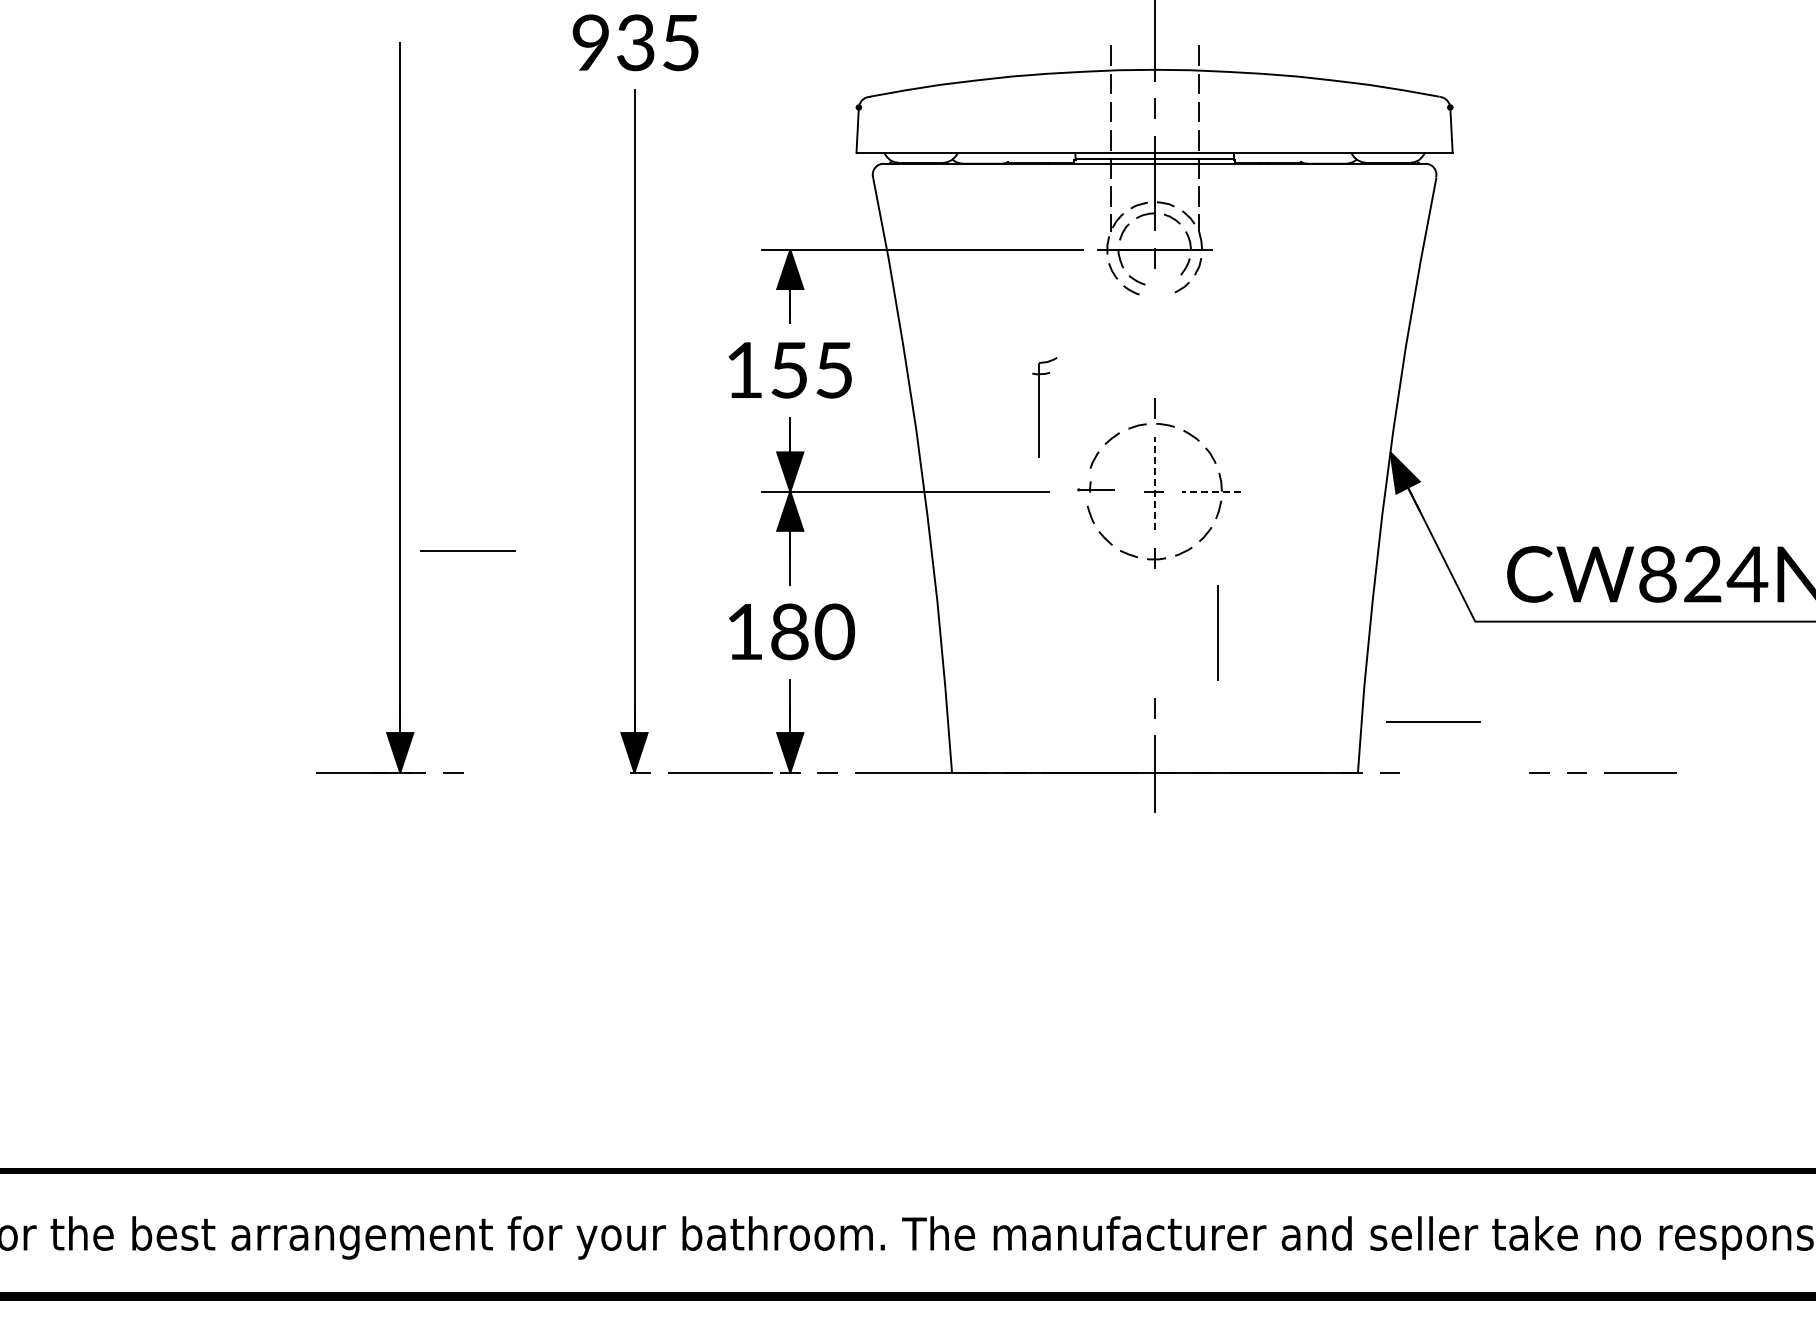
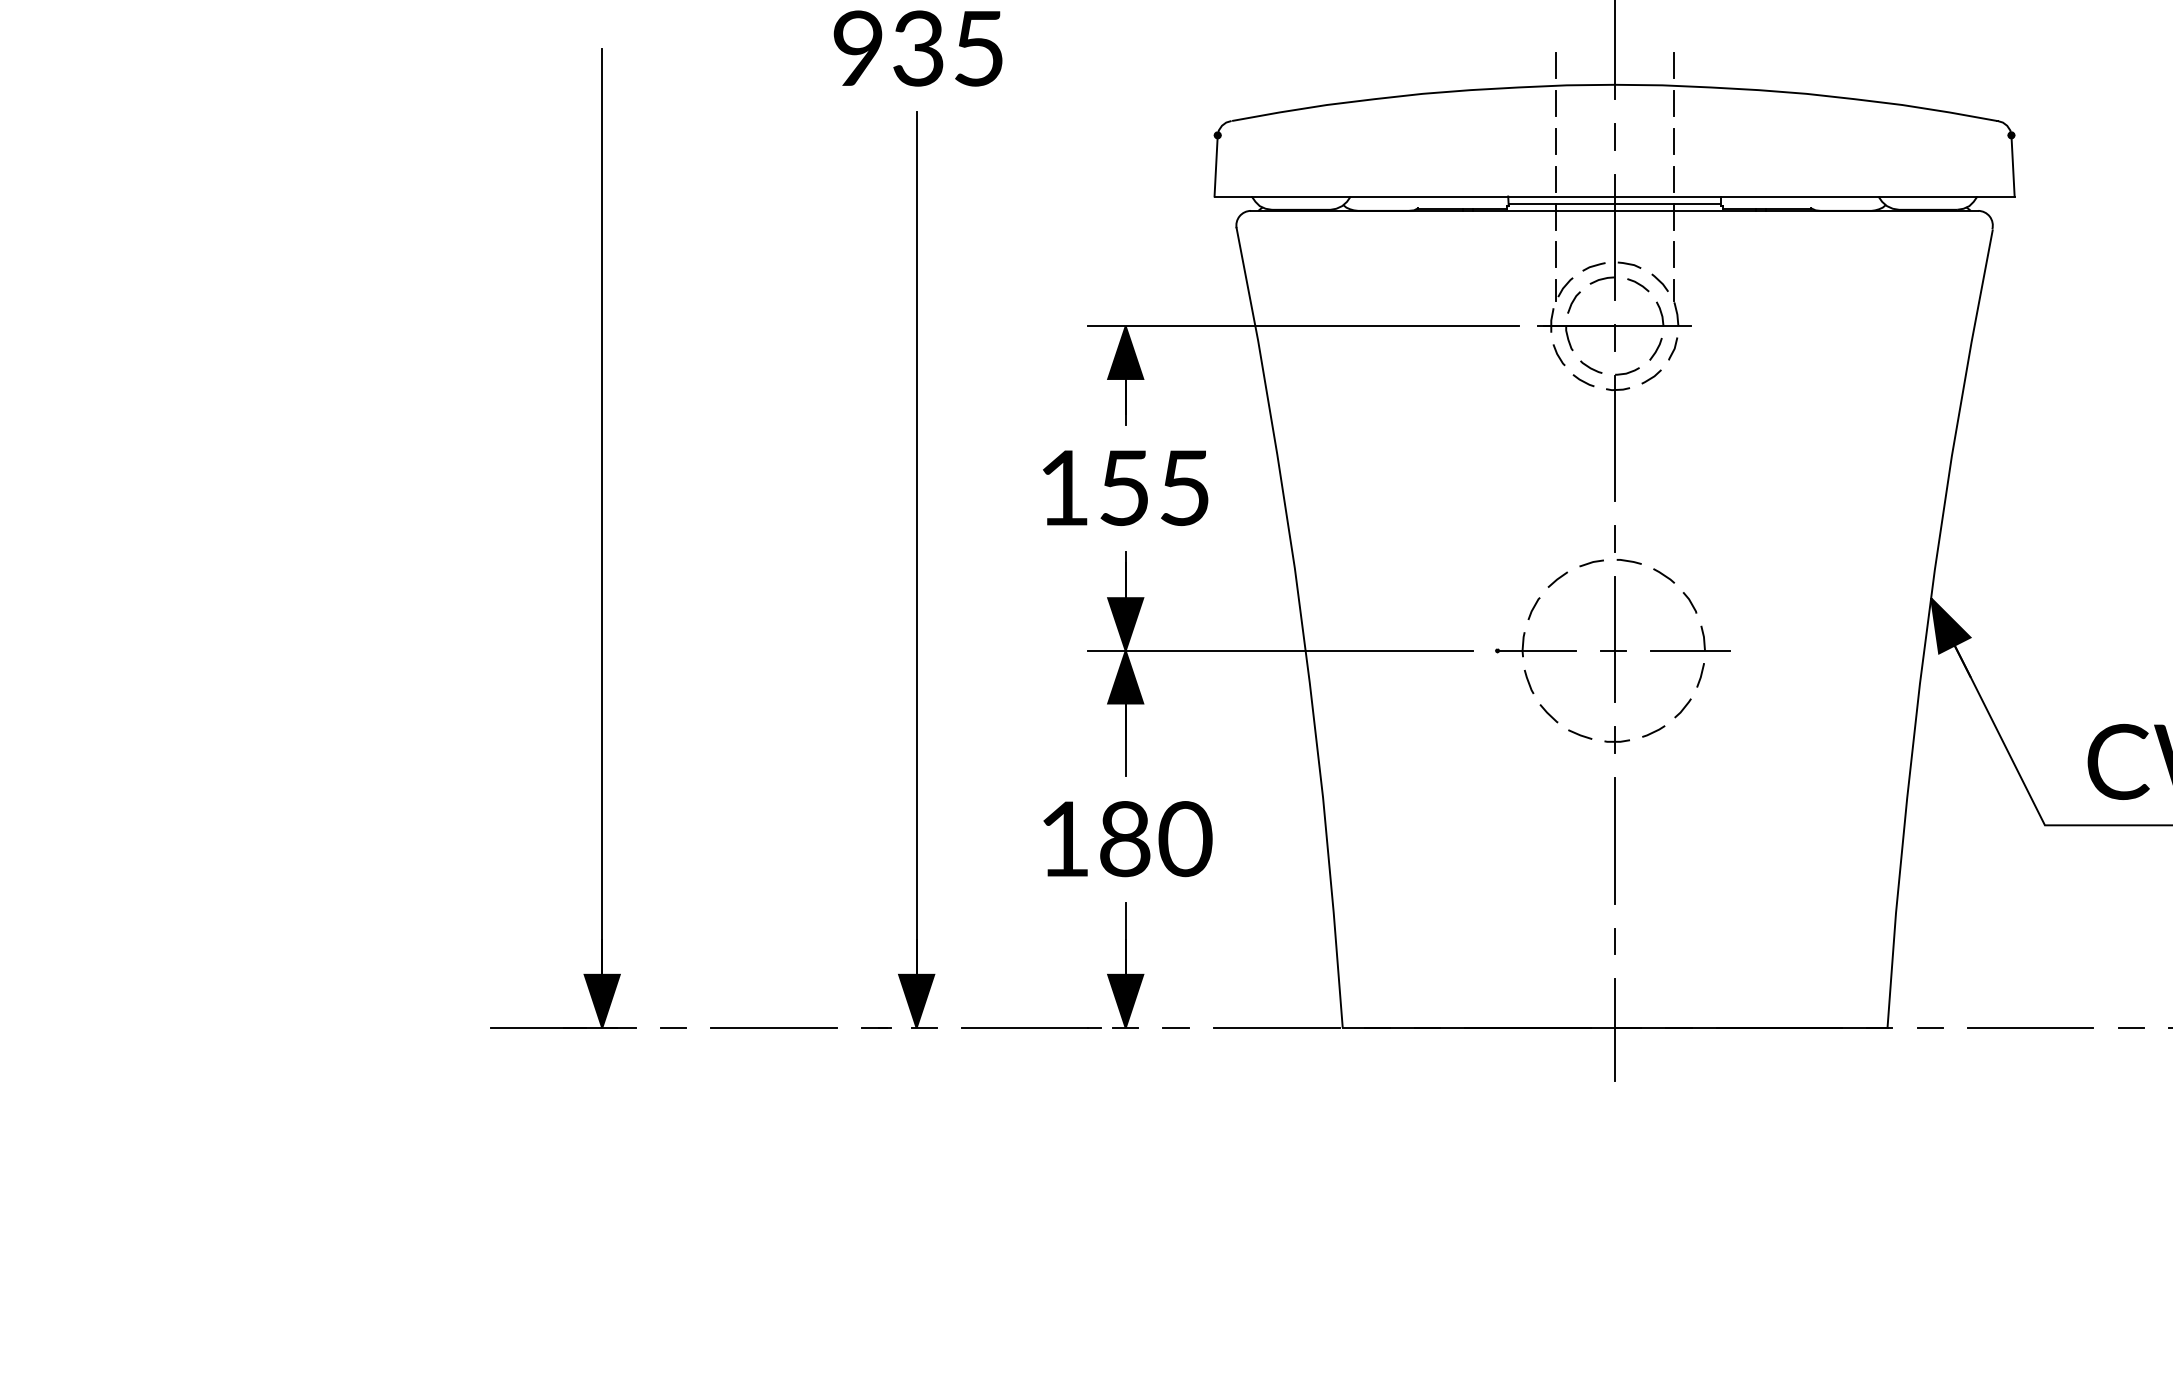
part: (1044, 407) -> (1622, 434), moved
line: (1154, 483) -> (1614, 639), dashed -> solid
part: (1095, 486) -> (1535, 643), size x1.67
line: (1210, 491) -> (1689, 650), dashed -> solid
line: (467, 550) -> (773, 1027), moved
line: (1217, 632) -> (1614, 839), moved
line: (1433, 721) -> (2030, 1027), moved
line: (604, 772) -> (876, 1027), added

